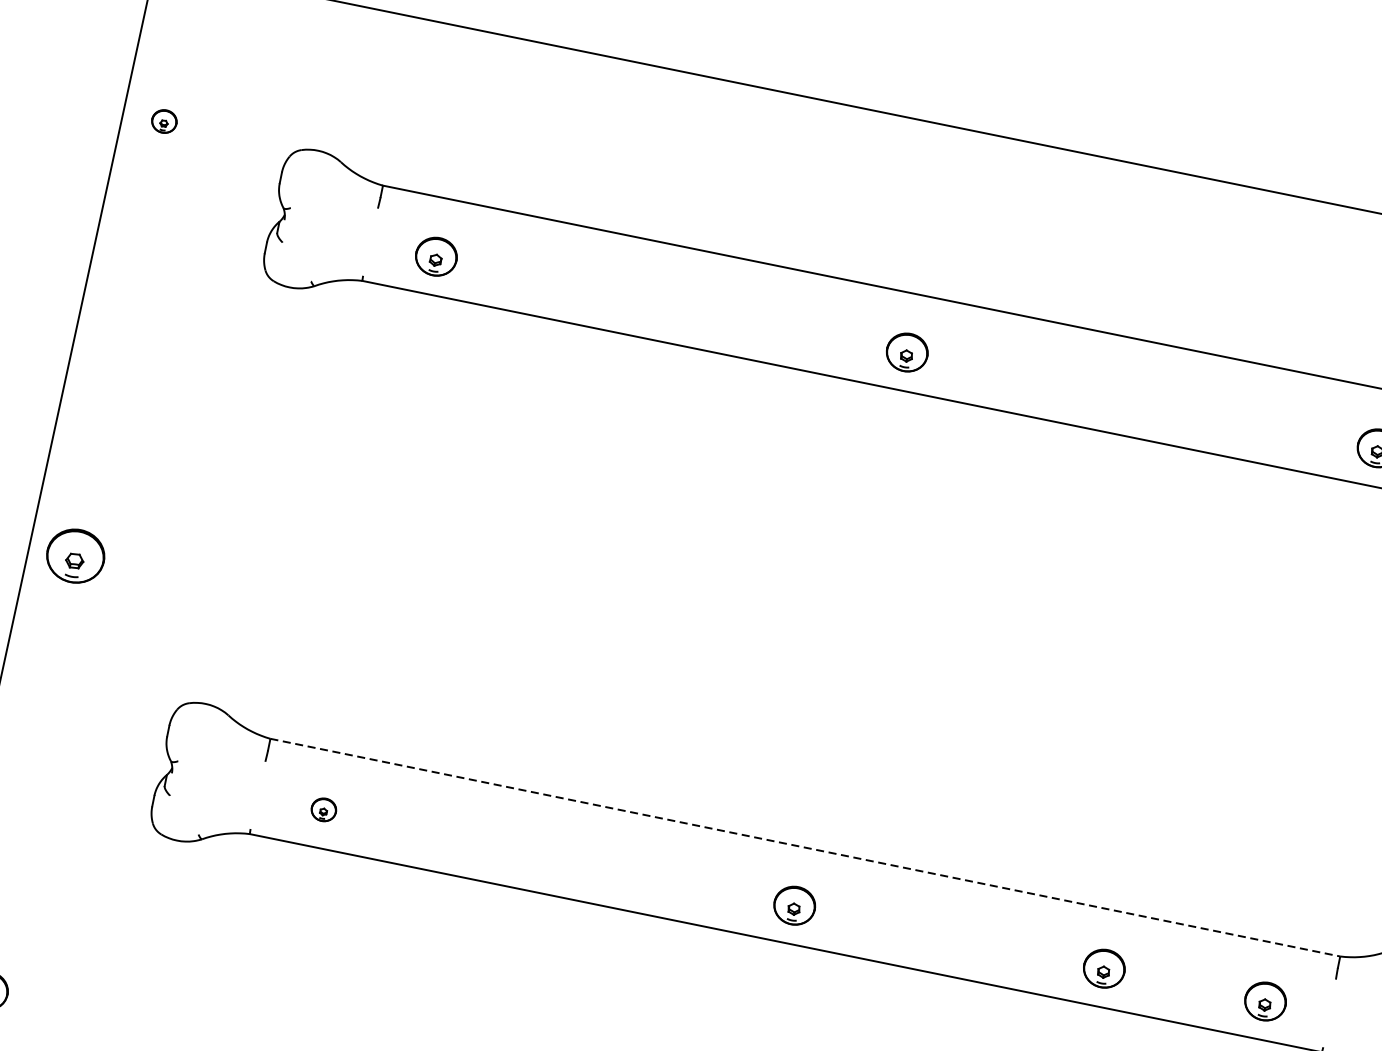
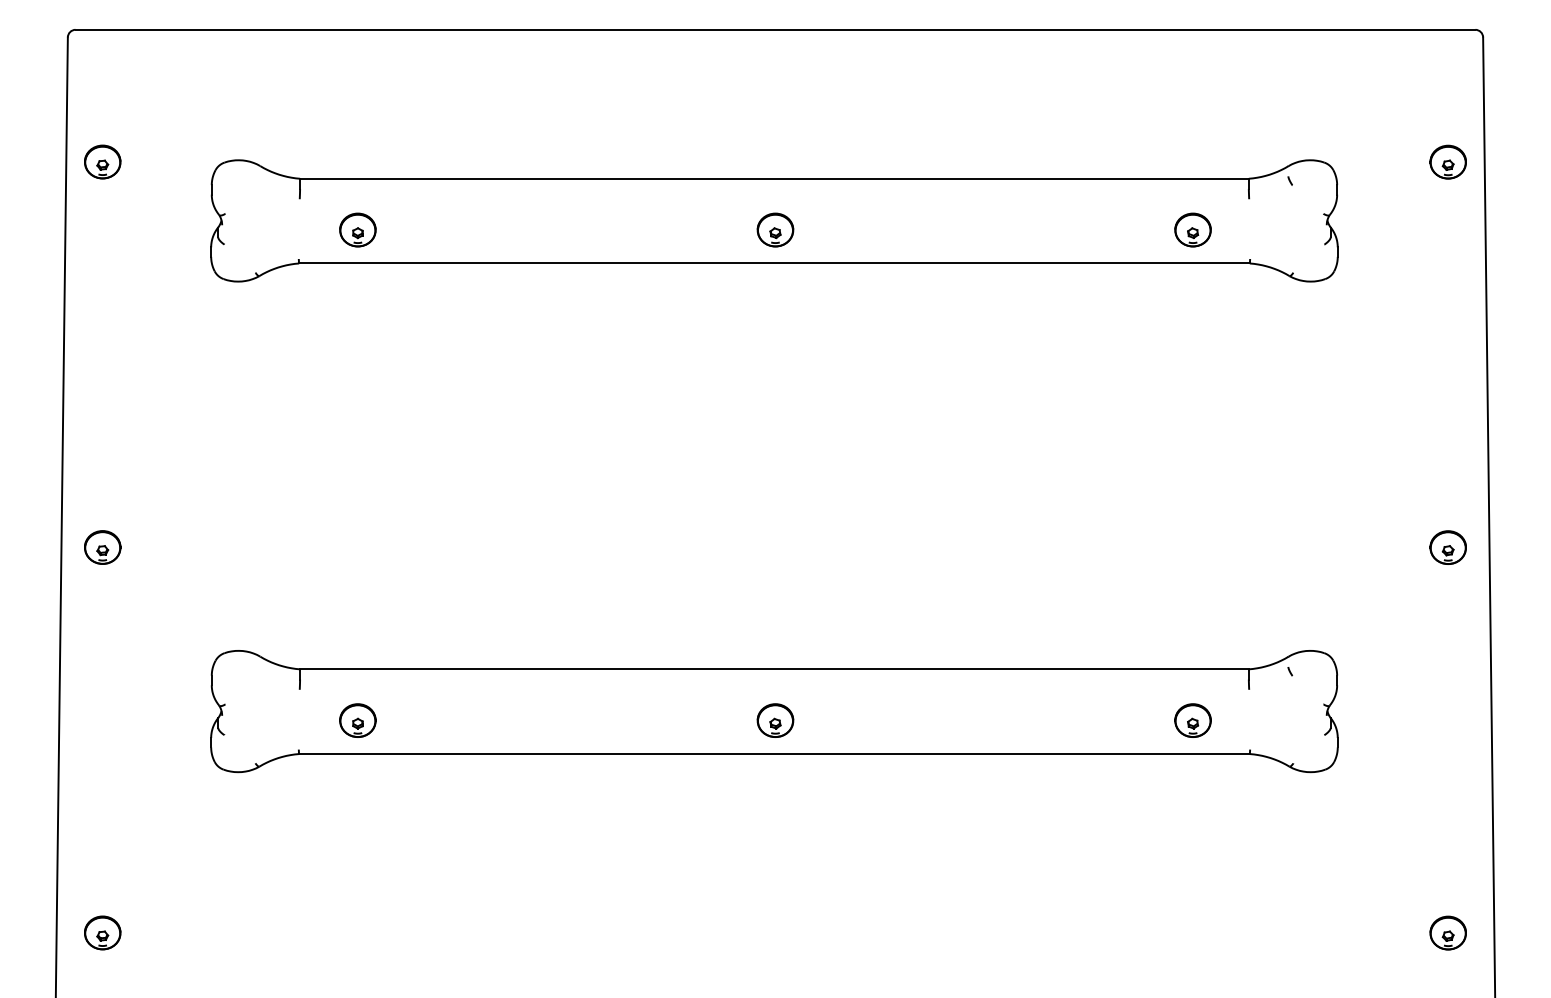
part: (164, 120) -> (102, 161), size x1.67
part: (75, 556) -> (102, 547), size x0.71
part: (323, 809) -> (357, 720), size x1.67
line: (805, 847) -> (774, 669), dashed -> solid
part: (1103, 968) -> (1049, 720), removed

